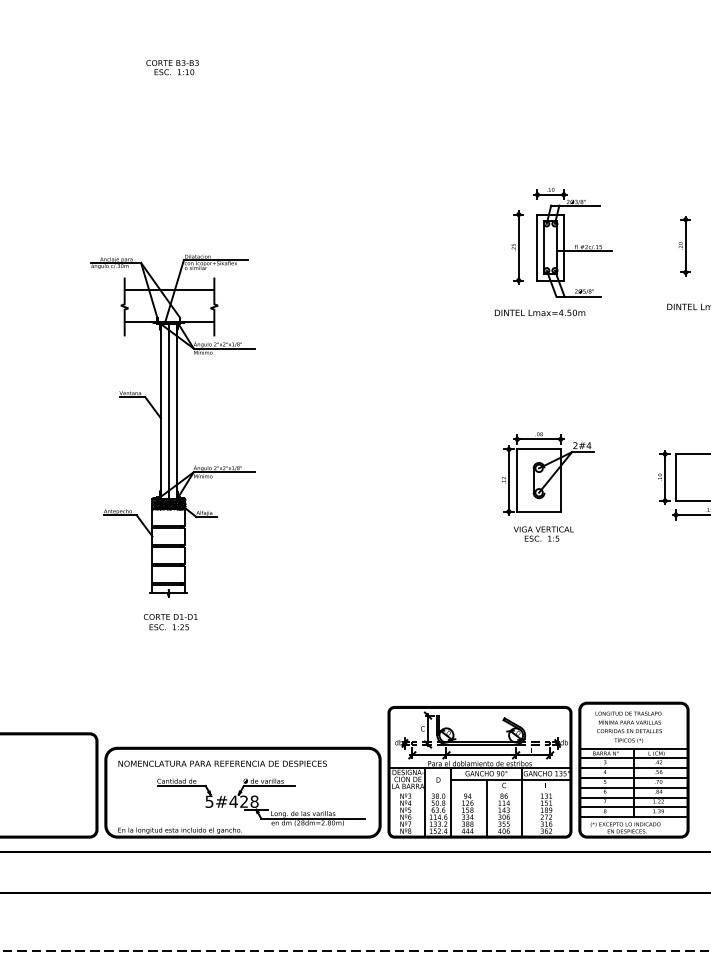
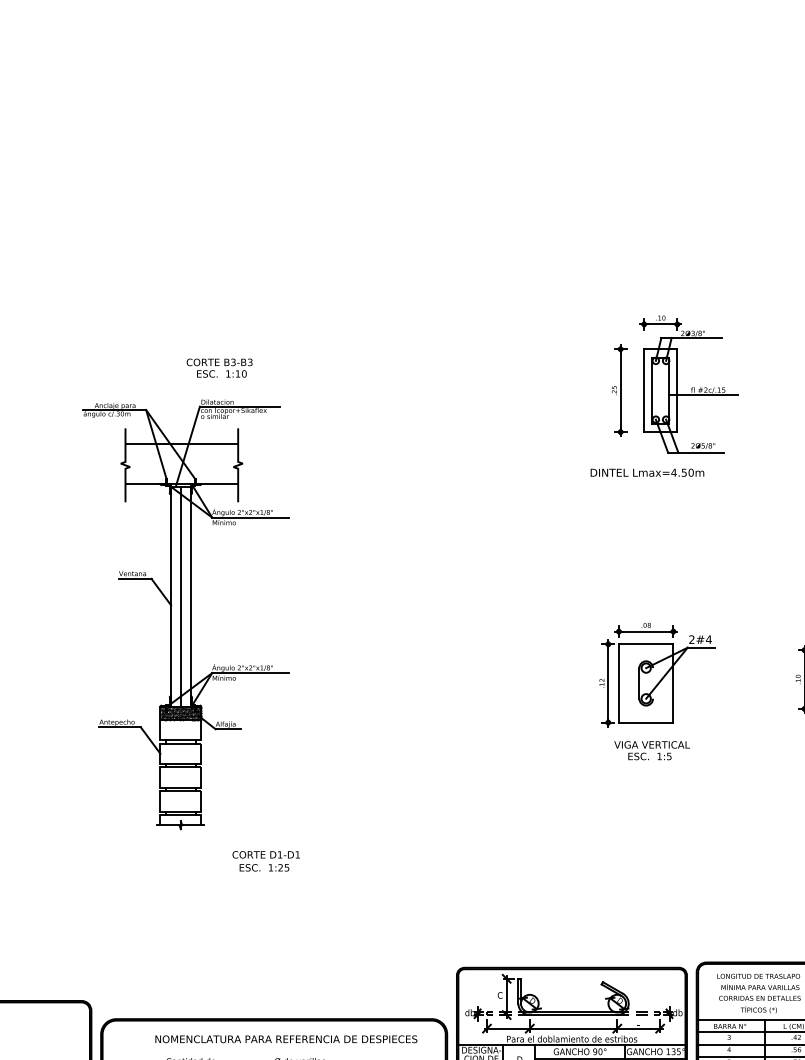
text: (172, 67) -> (219, 367), moved
text: (170, 622) -> (266, 861), moved
text: (222, 763) -> (286, 1038), moved

